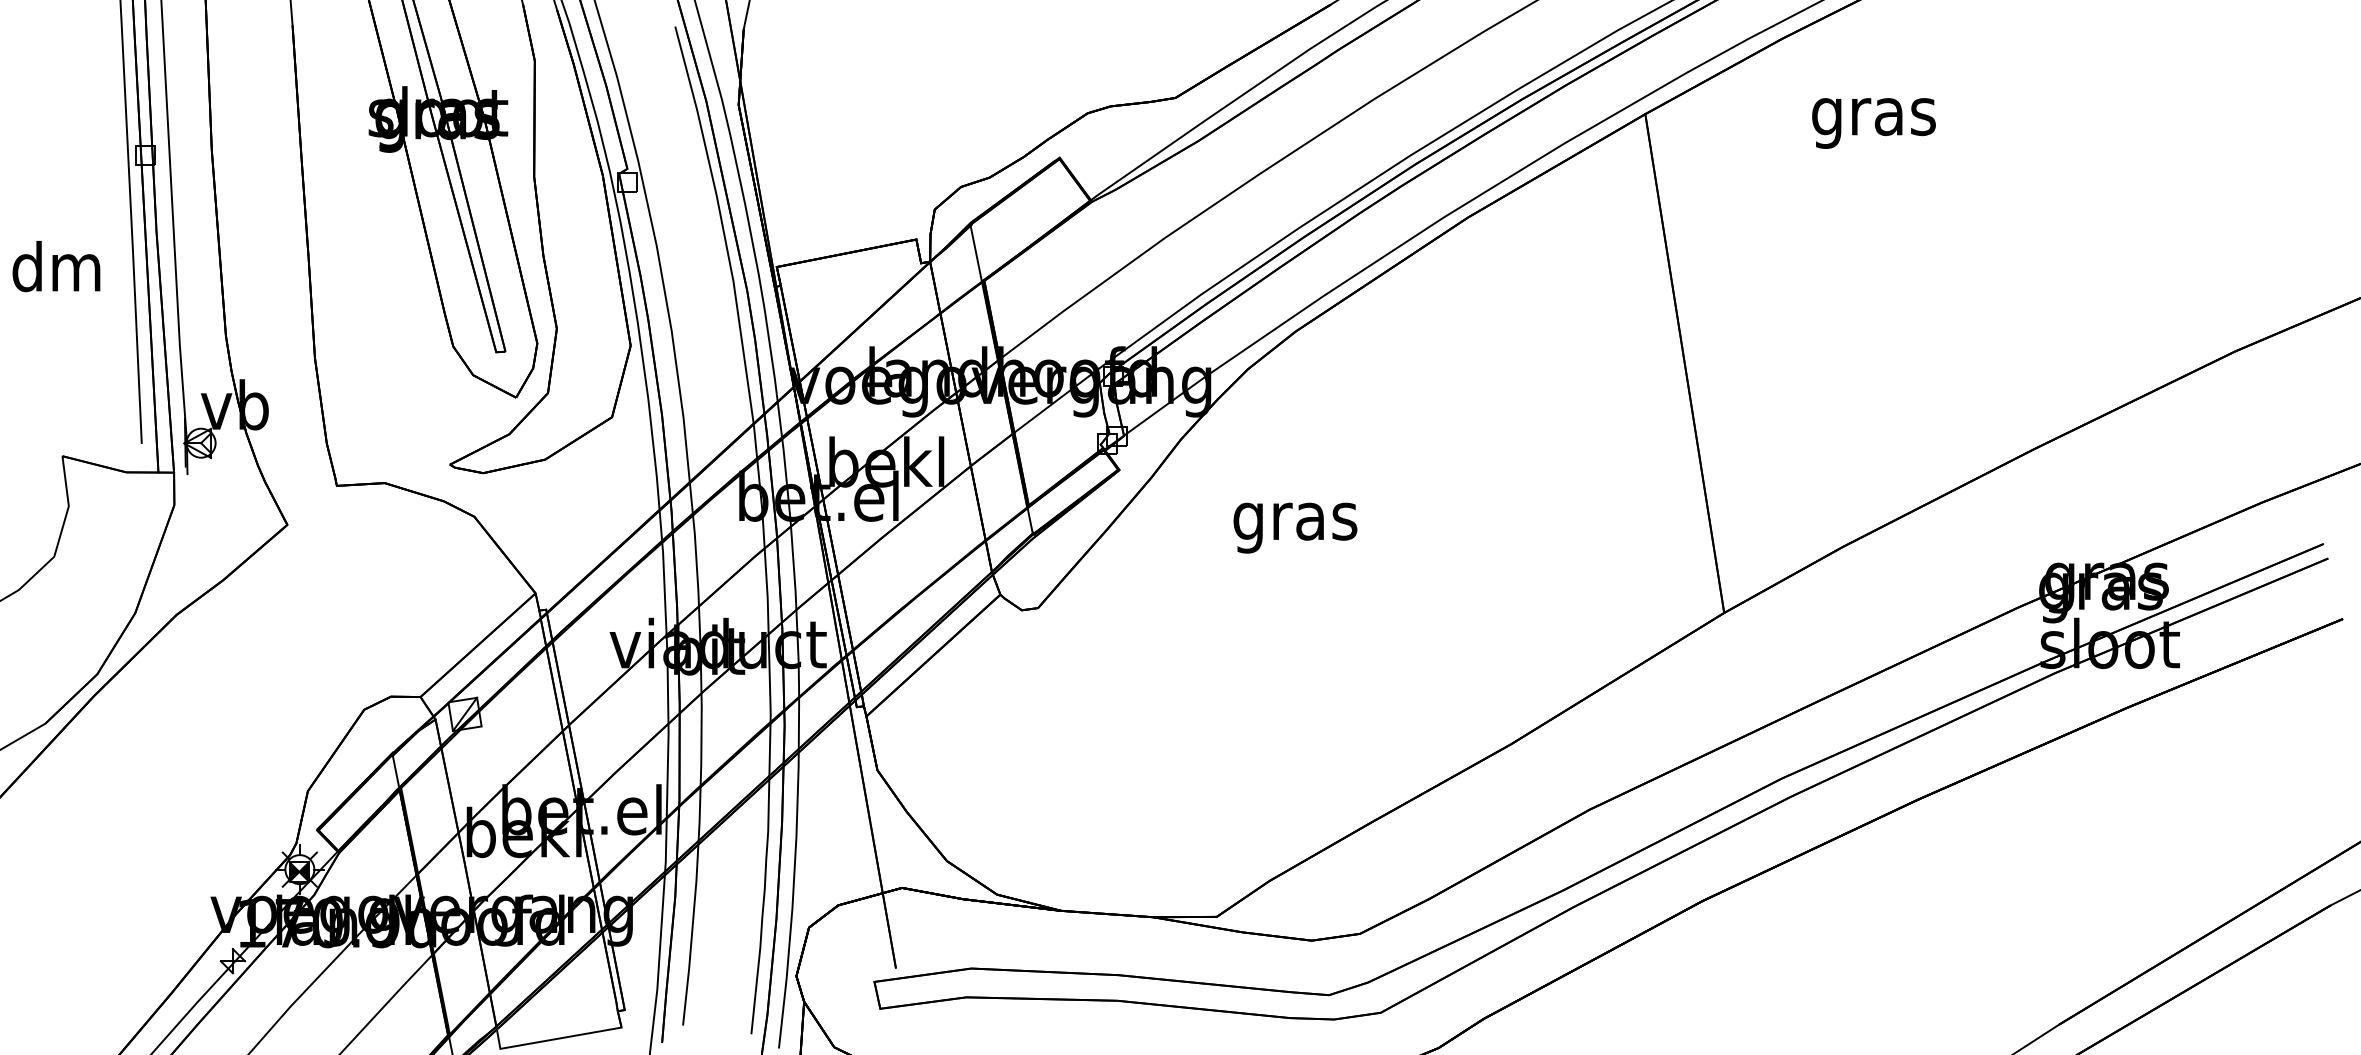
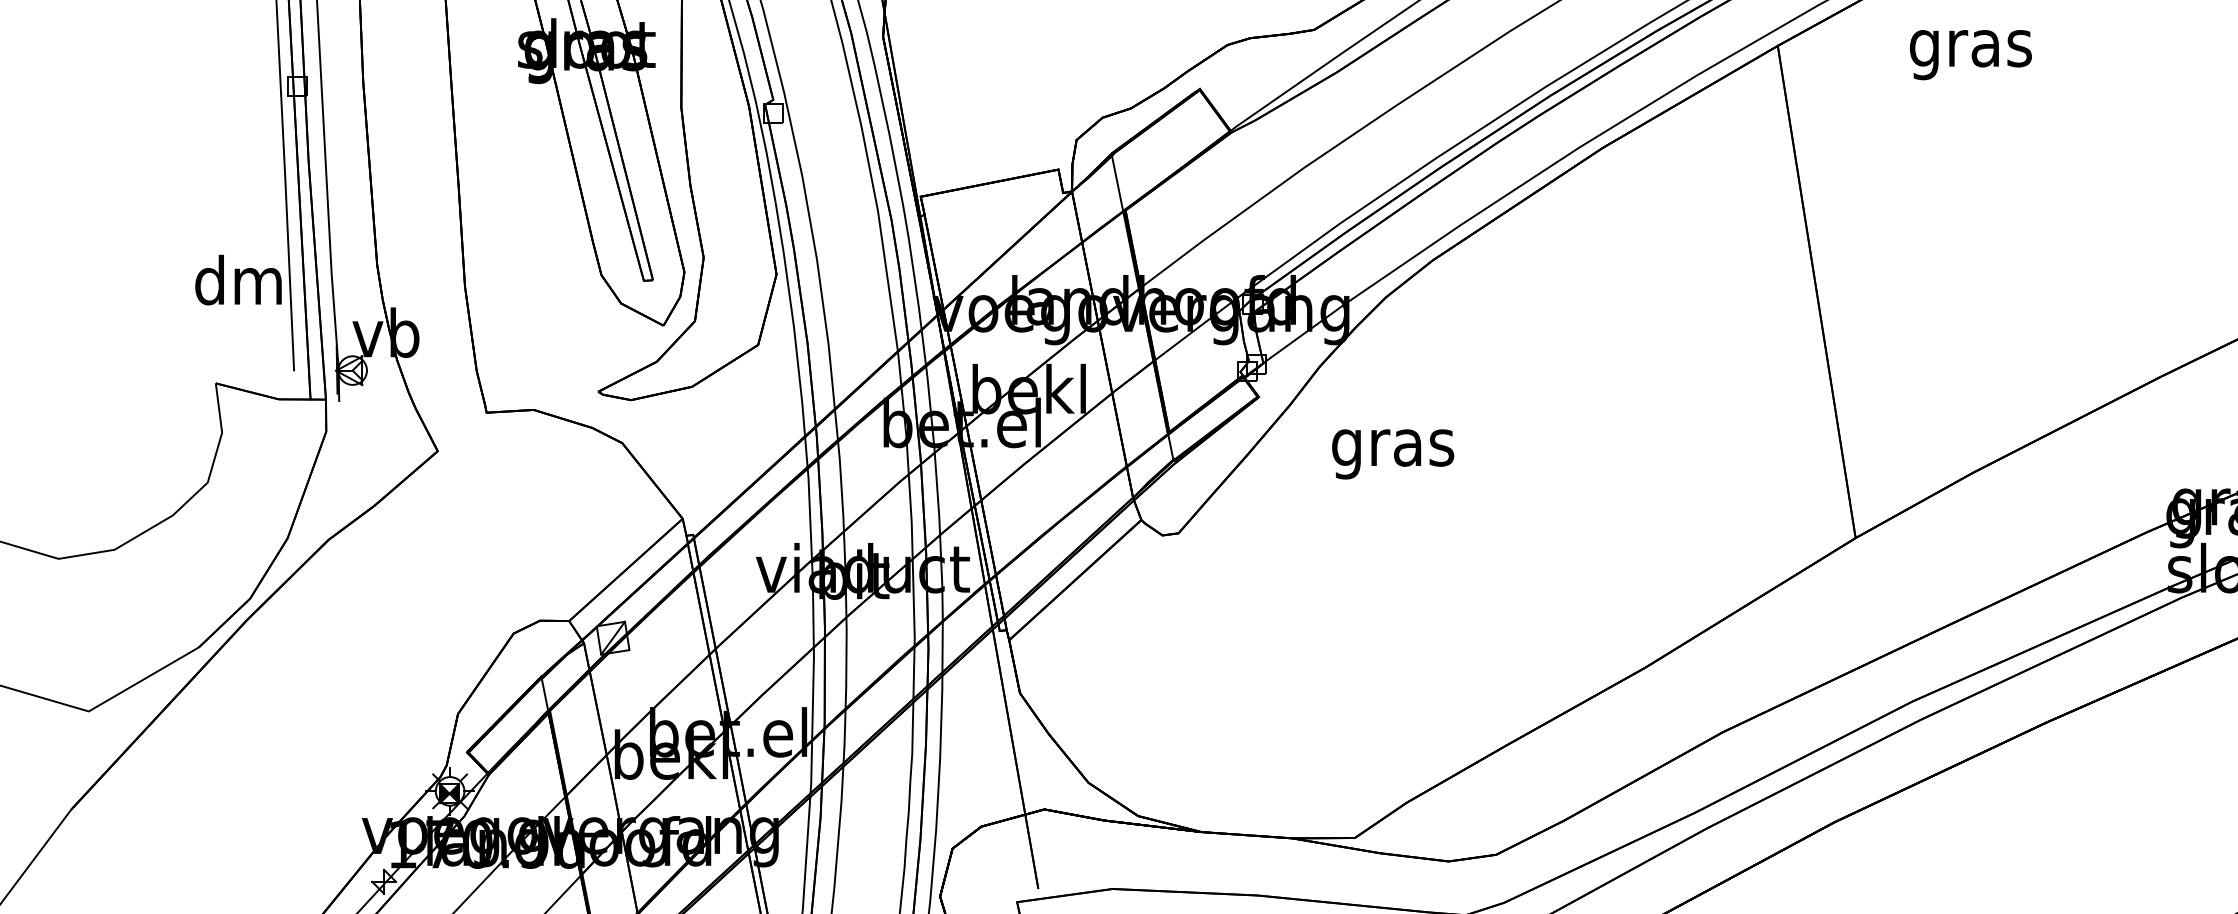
text: (1873, 123) -> (1970, 55), moved
text: (56, 266) -> (238, 280), moved
text: (1295, 527) -> (1393, 453), moved

